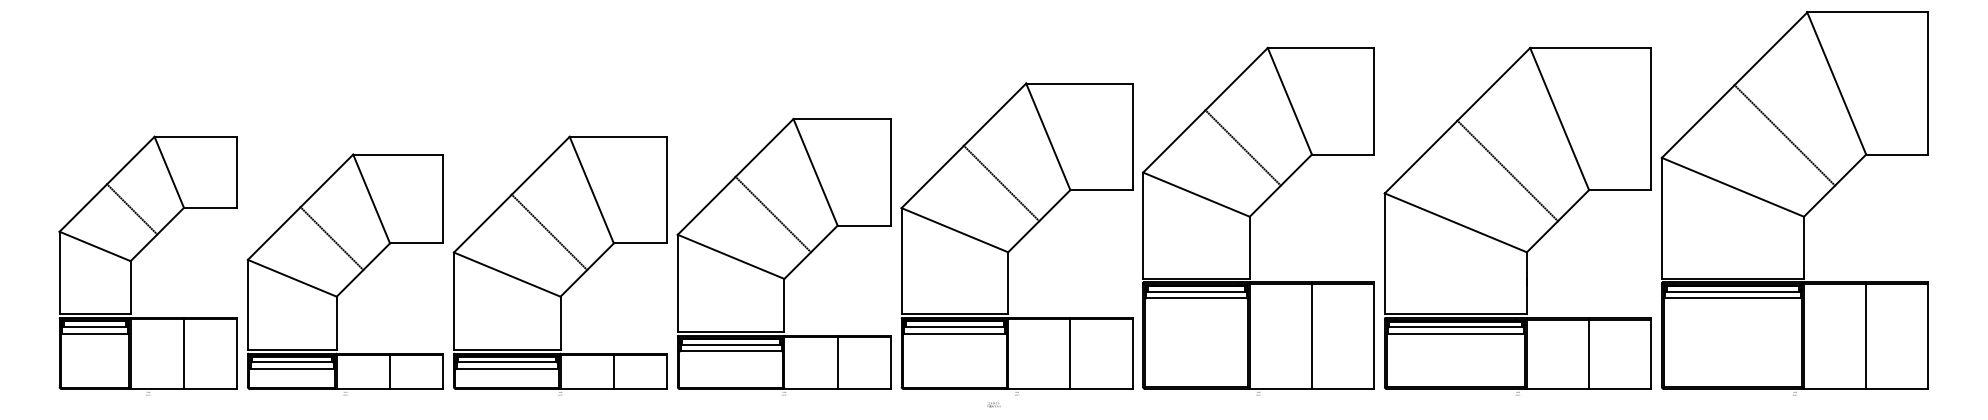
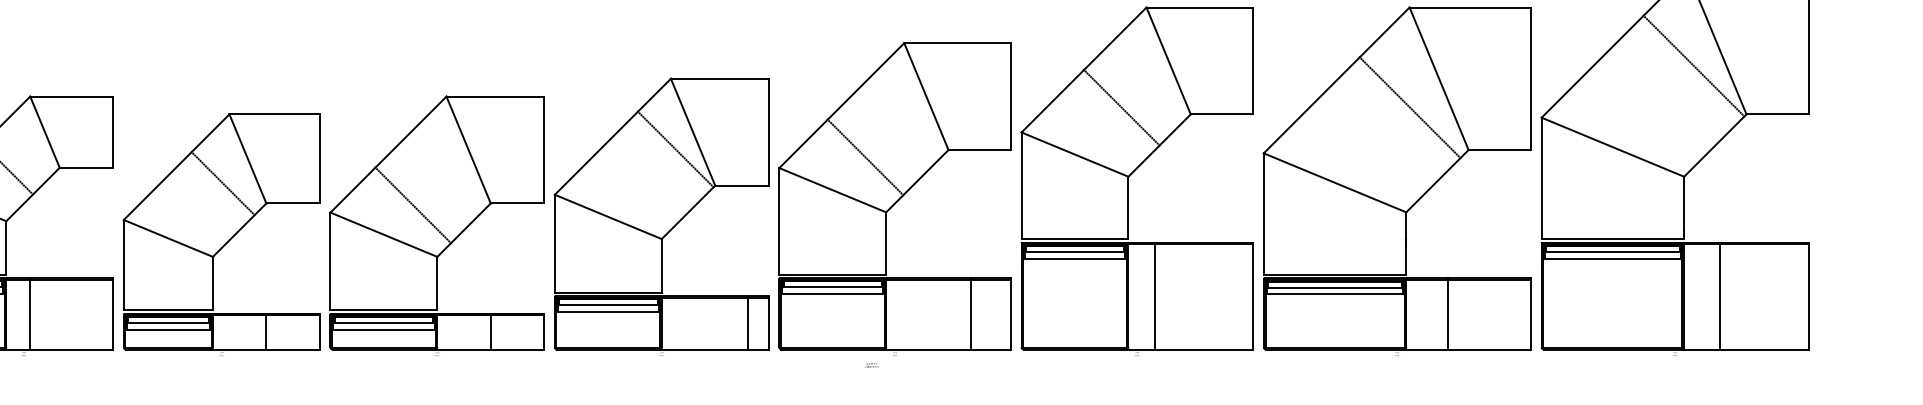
line: (1784, 135) -> (1693, 66), moved
line: (1507, 170) -> (1409, 107), moved
line: (1001, 183) -> (865, 157), moved
line: (772, 214) -> (674, 149), moved
line: (549, 231) -> (413, 204), moved
line: (331, 238) -> (222, 183), moved
line: (1311, 335) -> (1154, 295), moved
line: (1866, 335) -> (1720, 295), moved
line: (183, 353) -> (29, 313), moved
line: (1070, 353) -> (970, 313), moved
line: (1589, 353) -> (1448, 313), moved
line: (837, 362) -> (748, 322), moved

